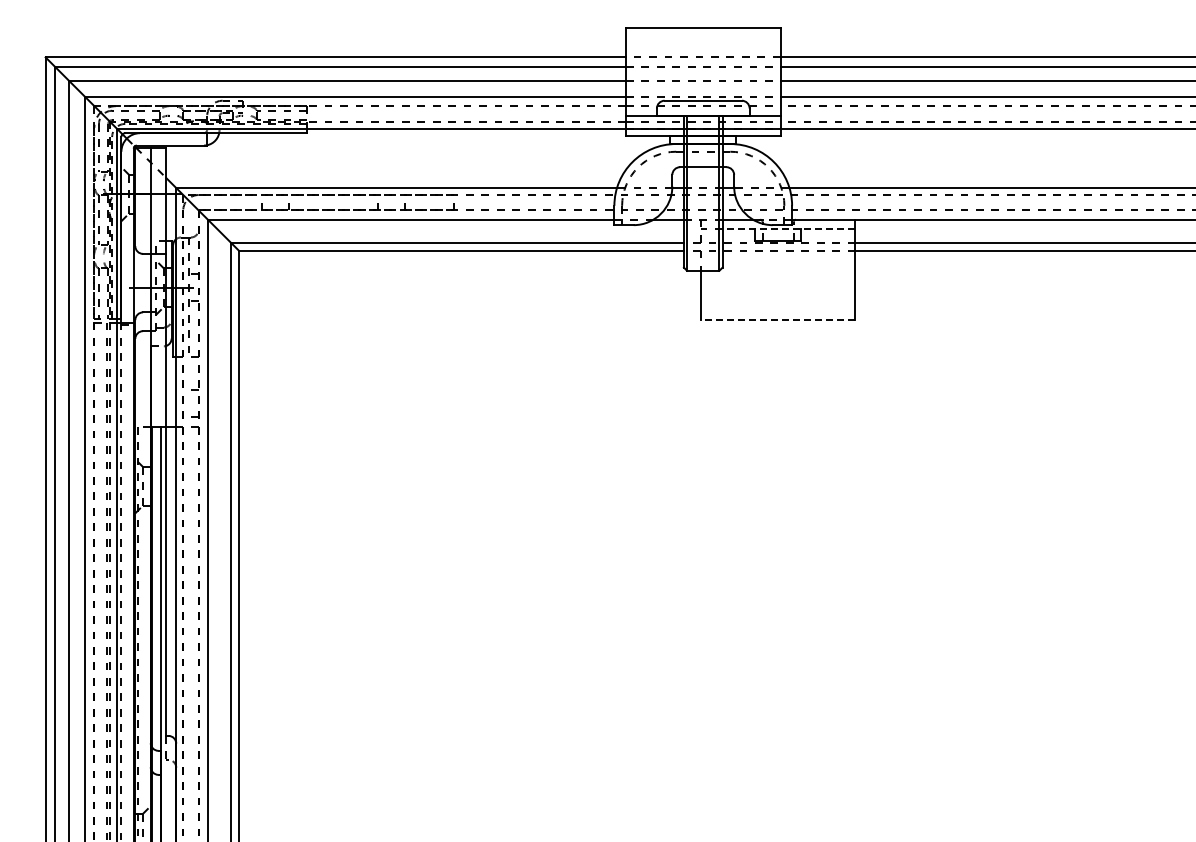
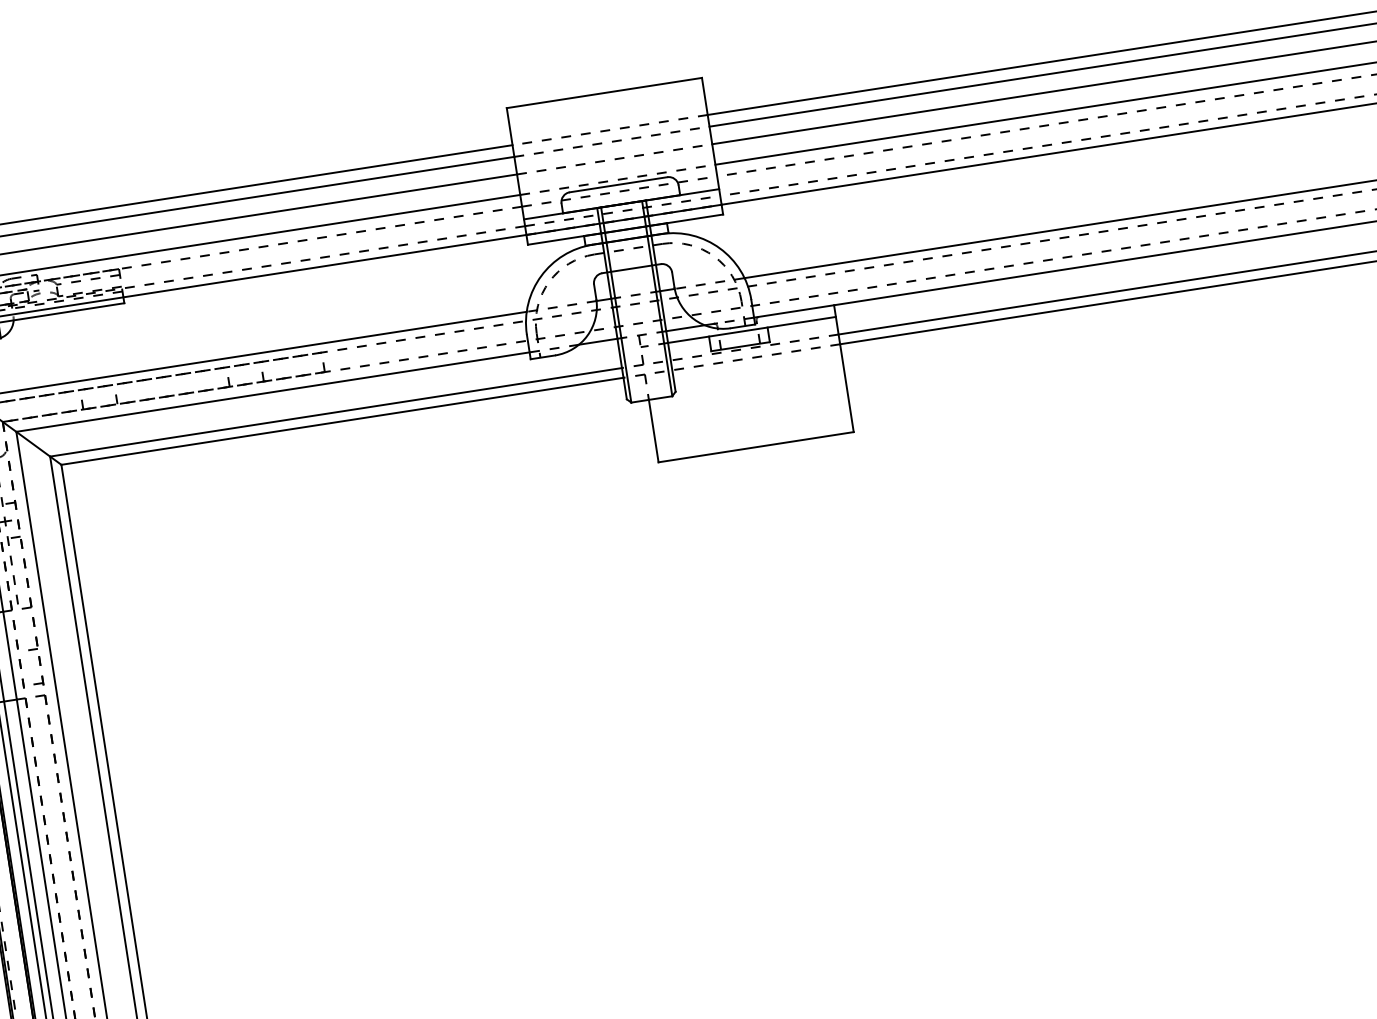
line: (788, 229) -> (751, 330), dashed -> solid
line: (777, 320) -> (755, 447), dashed -> solid

